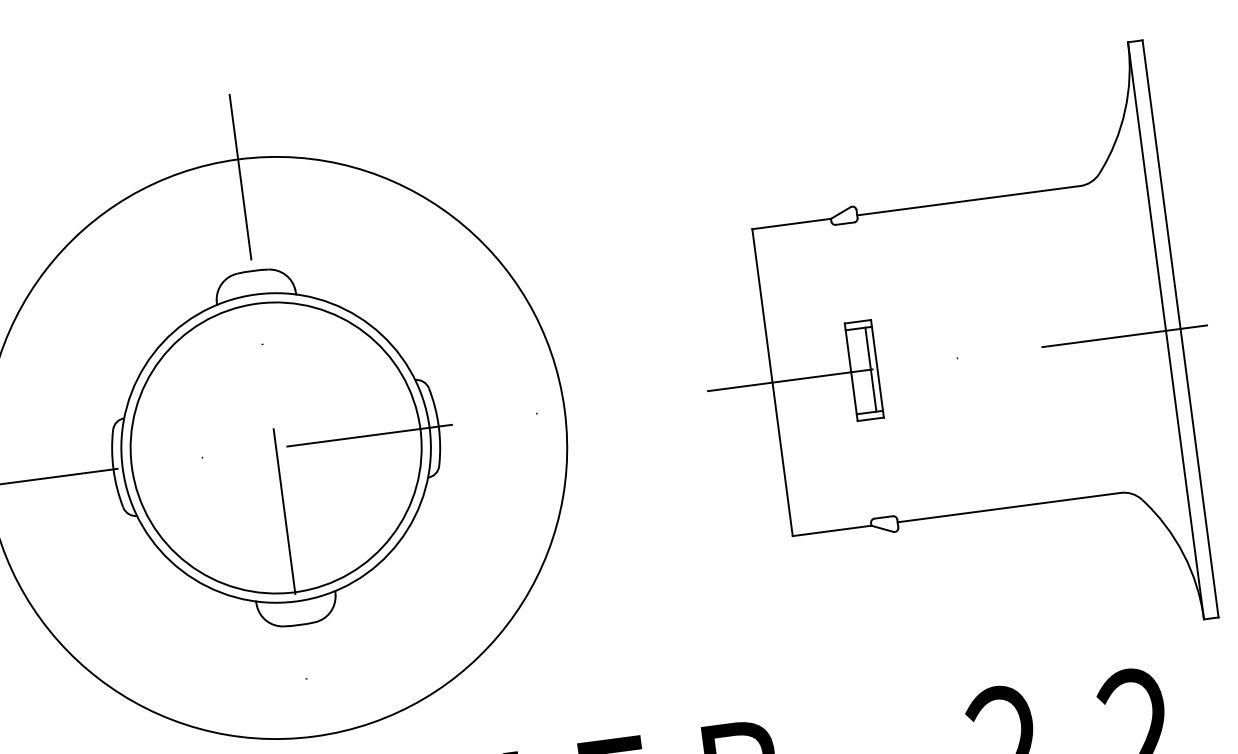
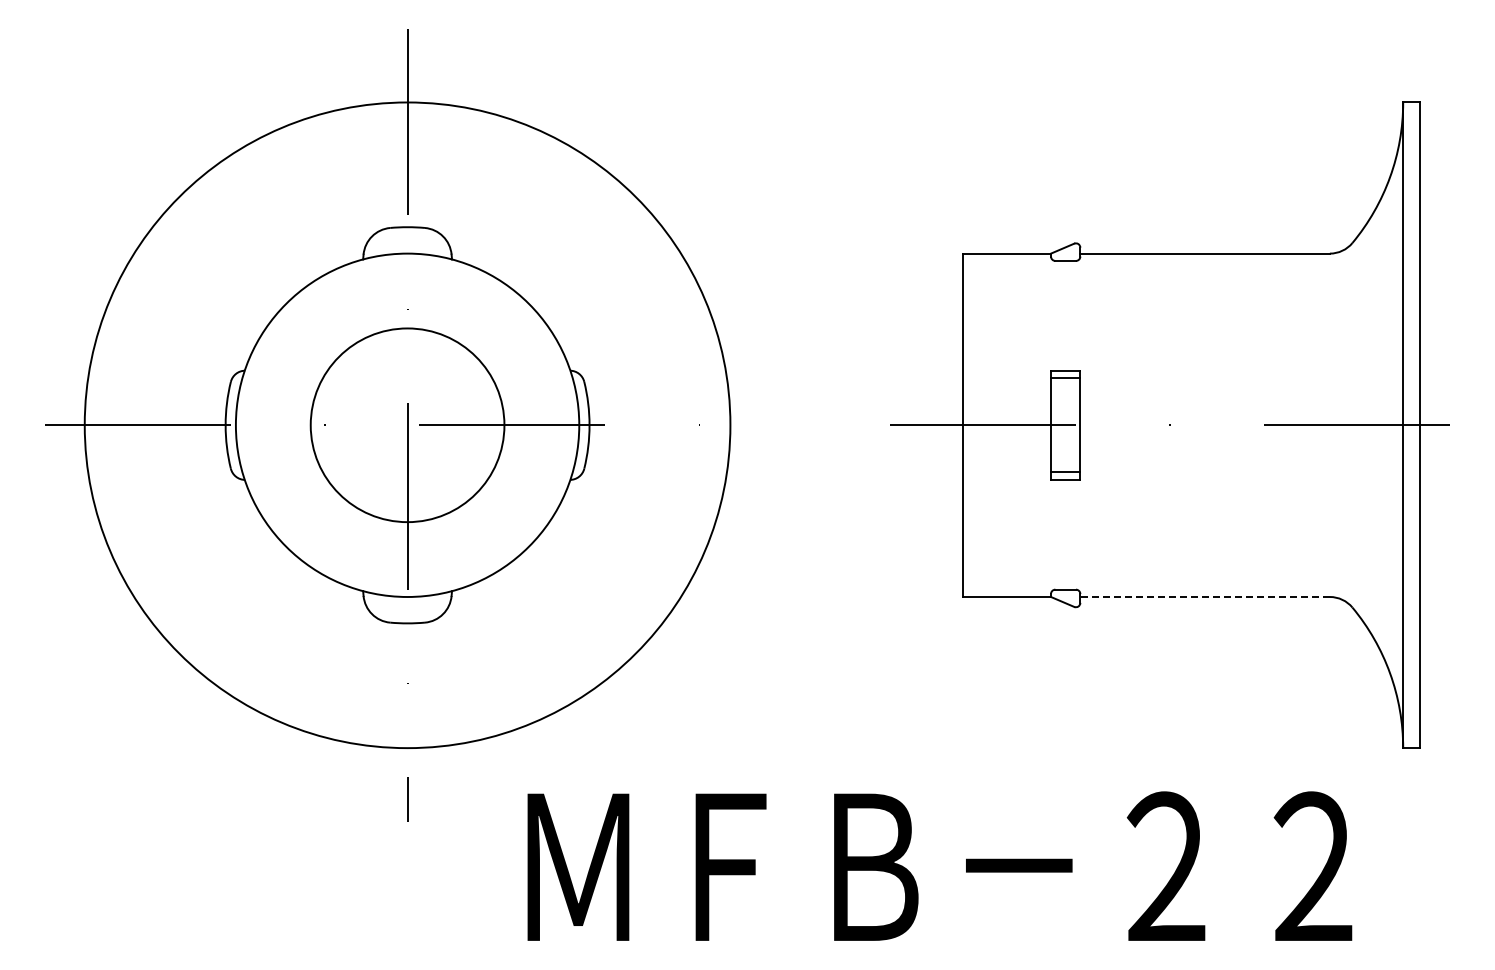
line: (871, 369) -> (1073, 425), removed
circle: (275, 447) -> (407, 424), size x0.6
line: (1009, 507) -> (1205, 596), solid -> dashed

